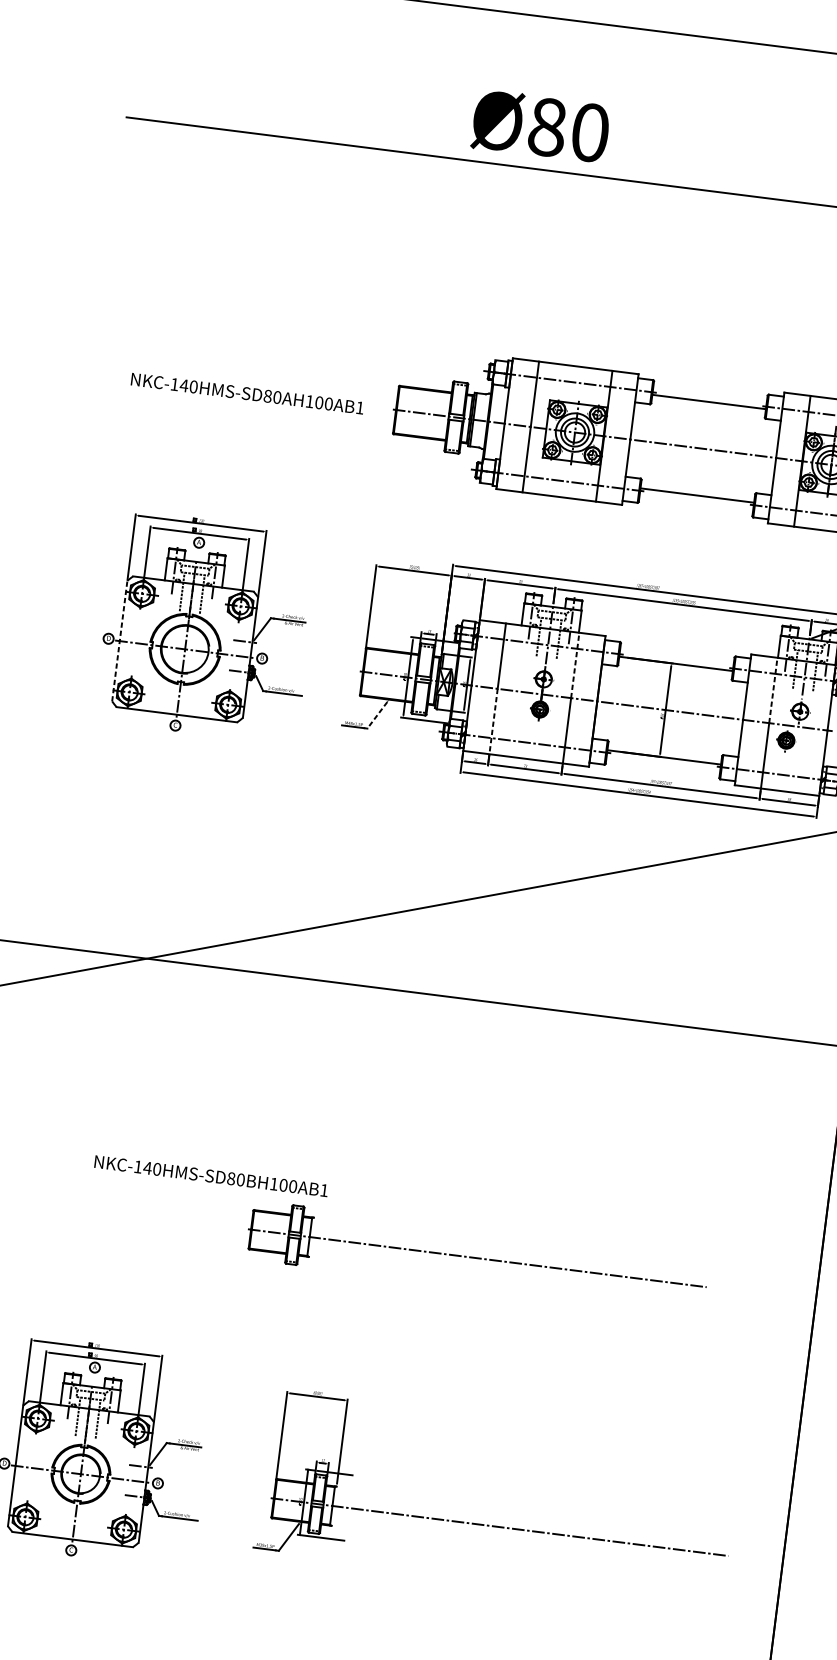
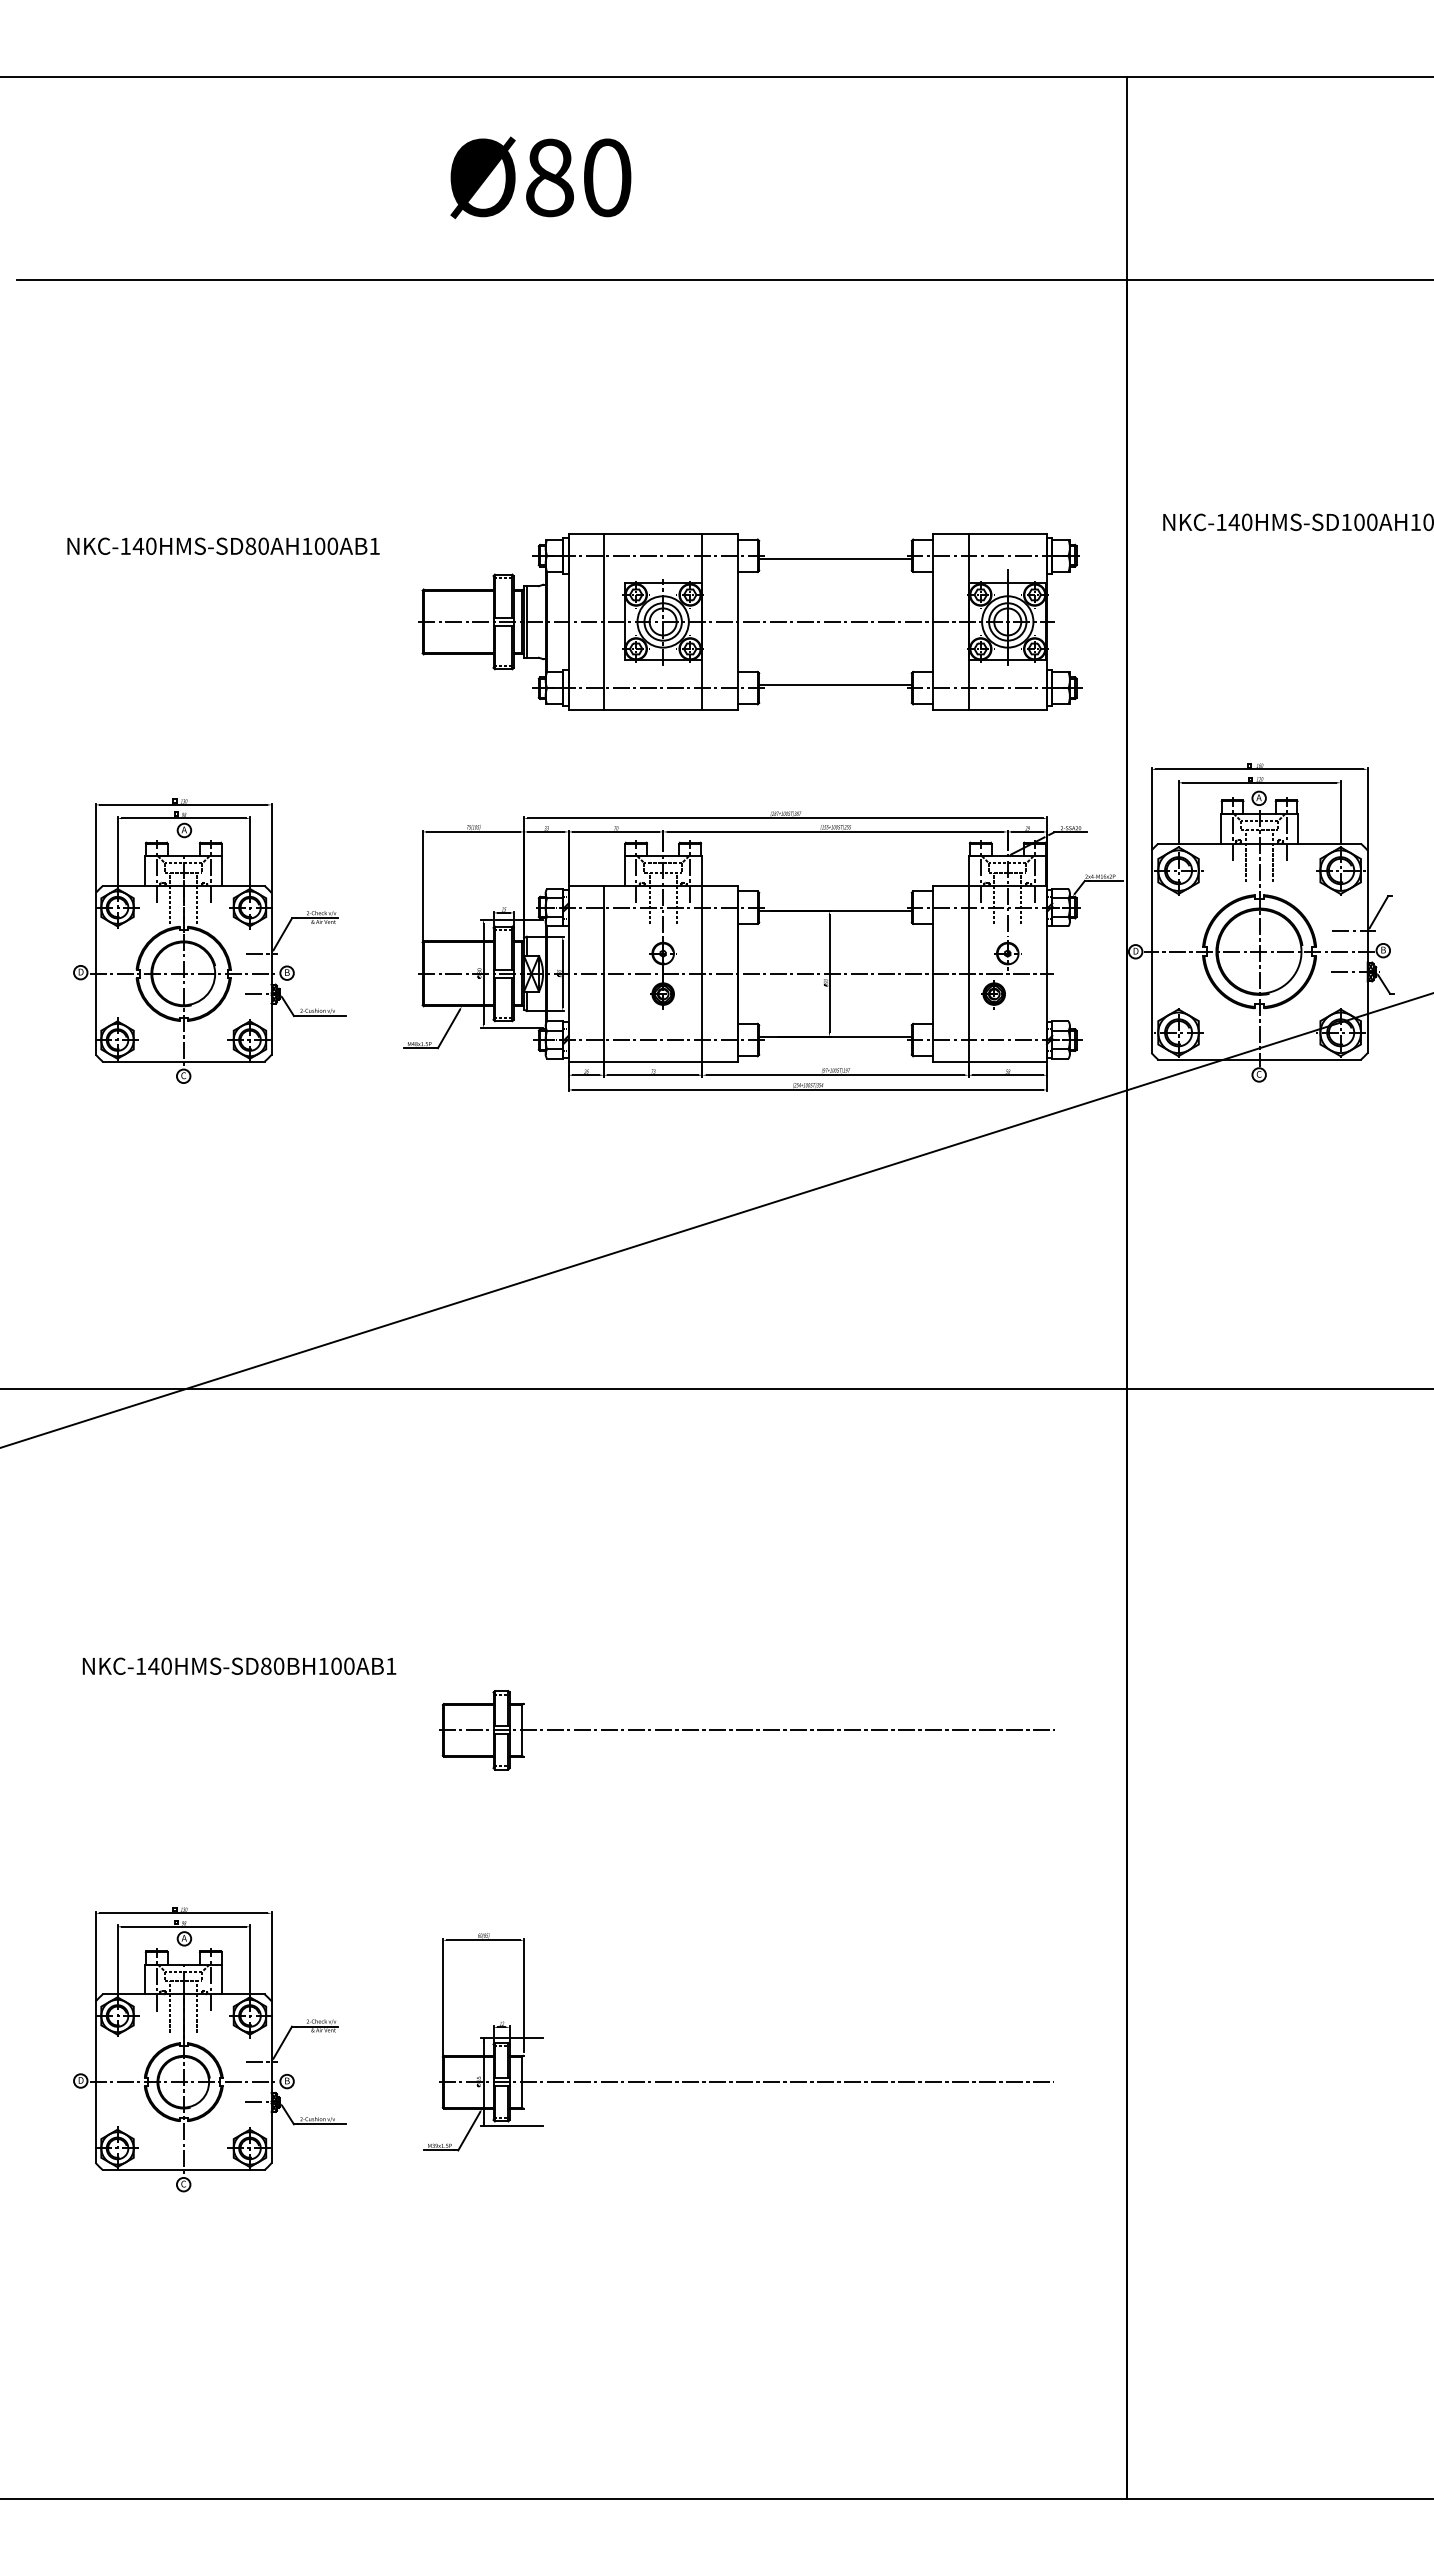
text: (540, 126) -> (540, 177), moved
text: (247, 393) -> (223, 545), moved
line: (119, 640) -> (95, 973), dashed -> solid
line: (575, 665) -> (702, 929), dashed -> solid
line: (773, 690) -> (968, 929), dashed -> solid
line: (376, 715) -> (448, 1029), dashed -> solid
line: (493, 721) -> (603, 1017), dashed -> solid
text: (211, 1175) -> (239, 1665), moved
part: (476, 1258) -> (746, 1730), moved

